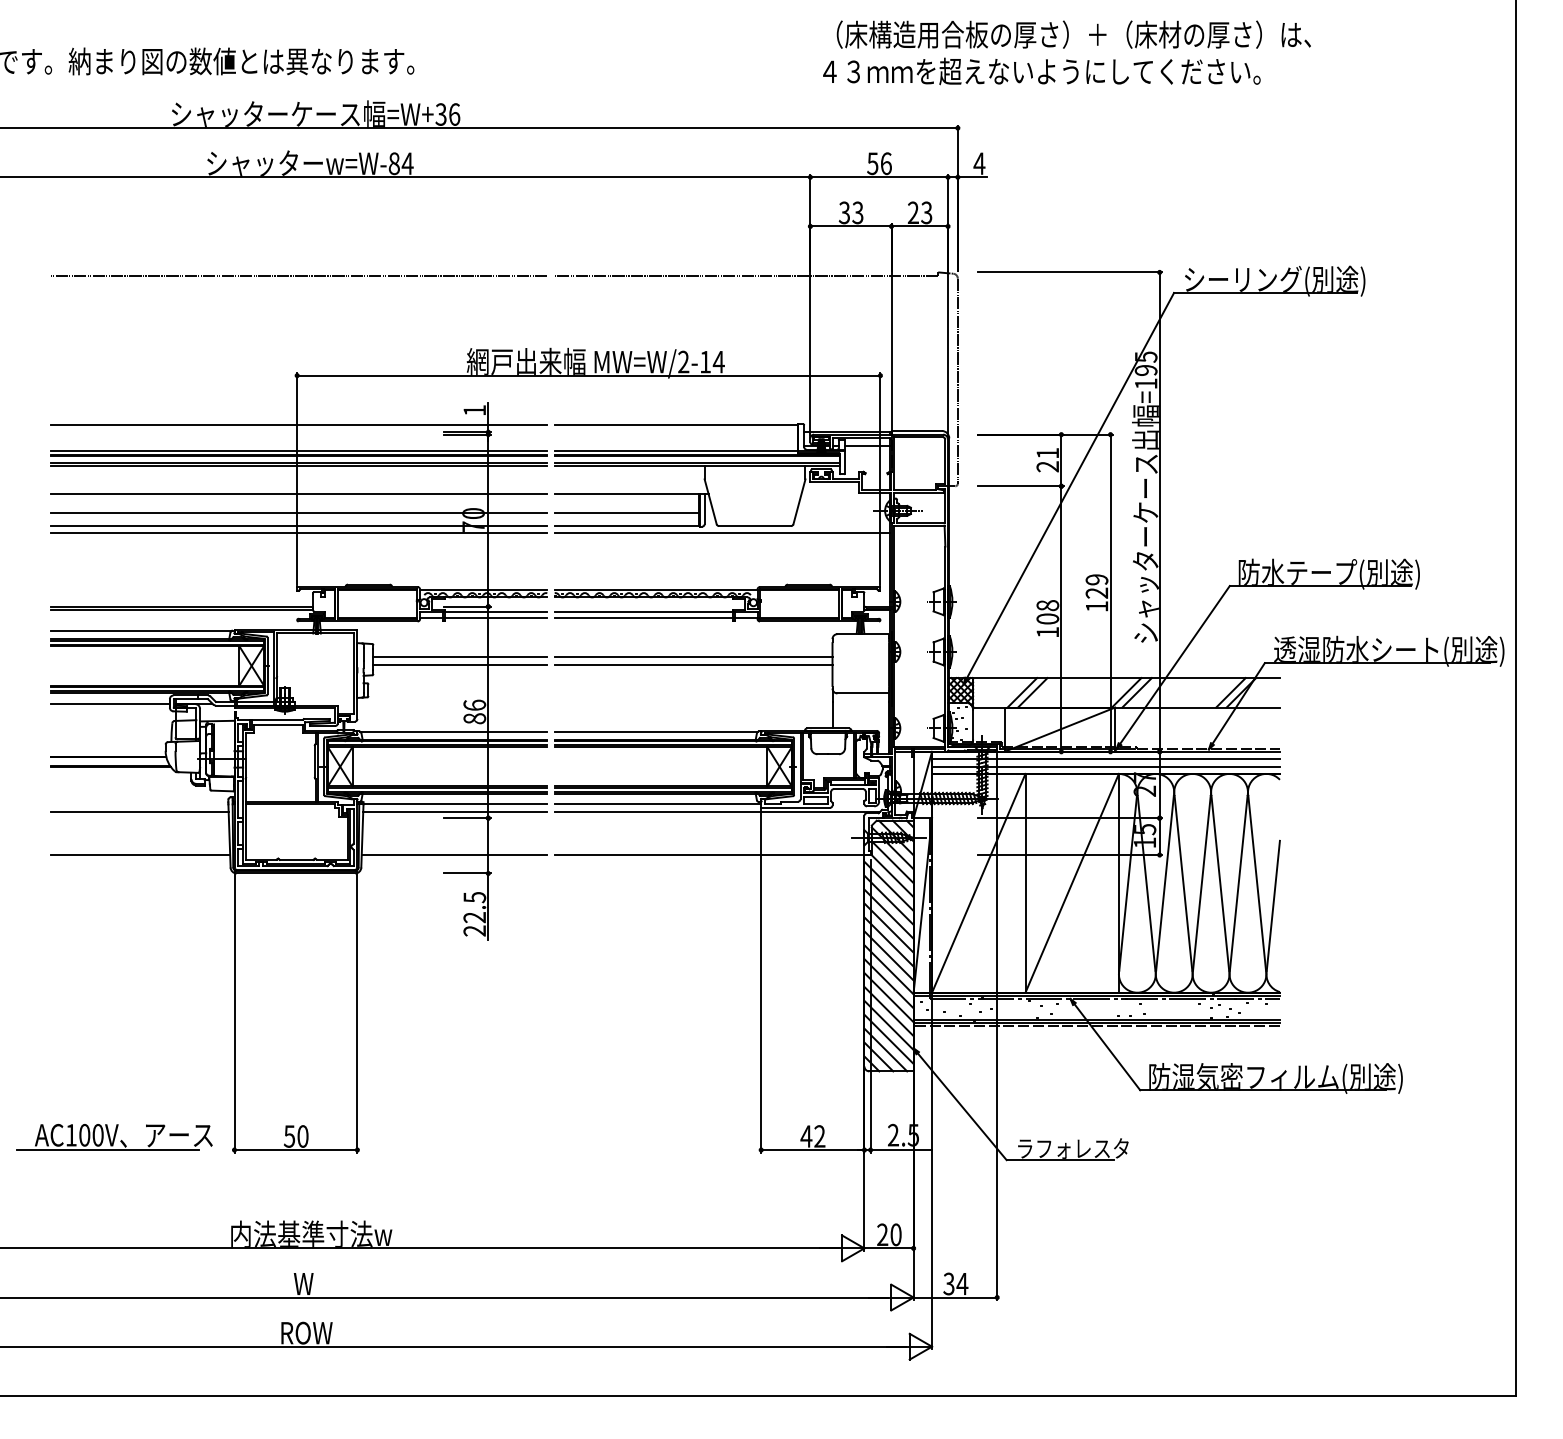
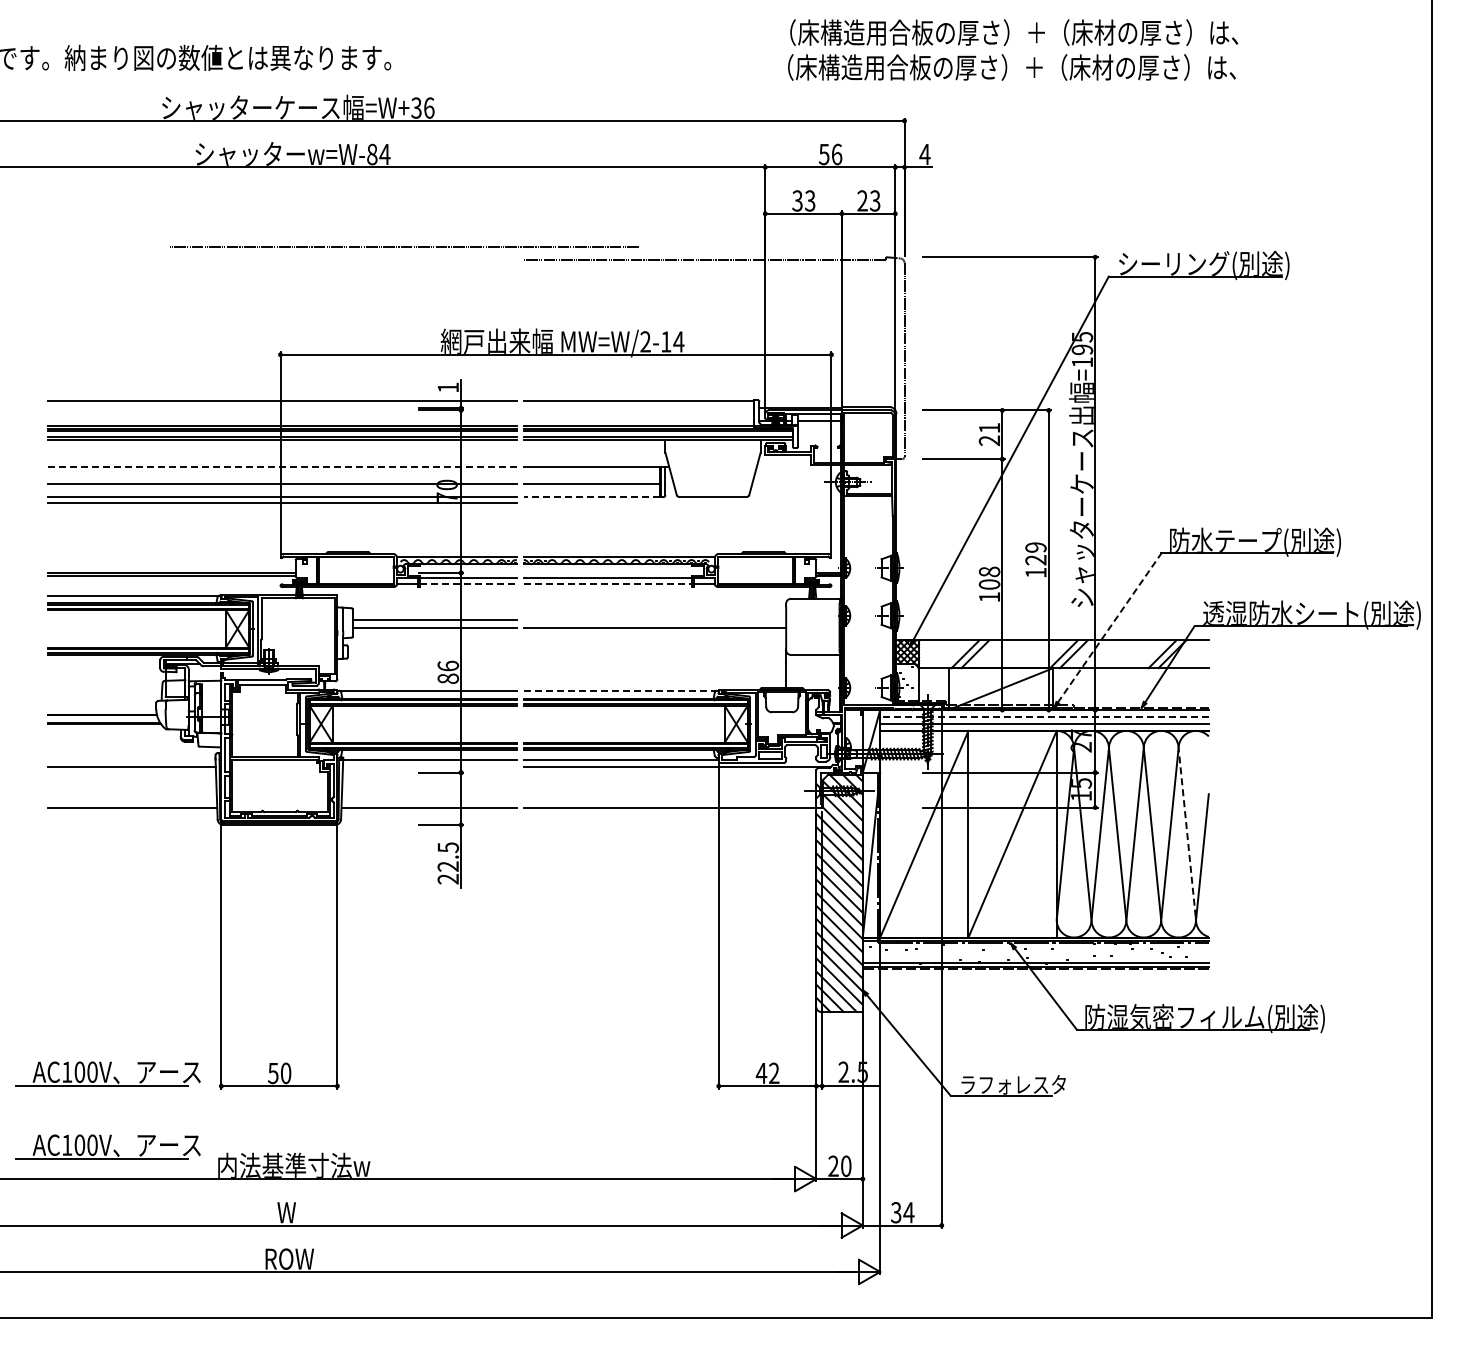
text: (1065, 71) -> (1006, 67), ４３ｍｍを超えないようにしてください。 -> （床構造用合板の厚さ）＋（床材の厚さ）は、
line: (299, 274) -> (404, 246), moved
line: (299, 493) -> (282, 466), solid -> dashed
line: (626, 525) -> (591, 496), solid -> dashed
line: (721, 533) -> (681, 503), removed
line: (496, 617) -> (468, 583), solid -> dashed
line: (644, 617) -> (608, 583), solid -> dashed
line: (693, 657) -> (654, 620), removed
line: (1174, 665) -> (1109, 628), solid -> dashed
line: (109, 703) -> (103, 664), removed
line: (657, 731) -> (620, 690), solid -> dashed
line: (1105, 758) -> (1044, 716), solid -> dashed
line: (454, 811) -> (429, 766), removed
line: (1257, 883) -> (1187, 834), solid -> dashed
part: (113, 1213) -> (107, 1146), added

